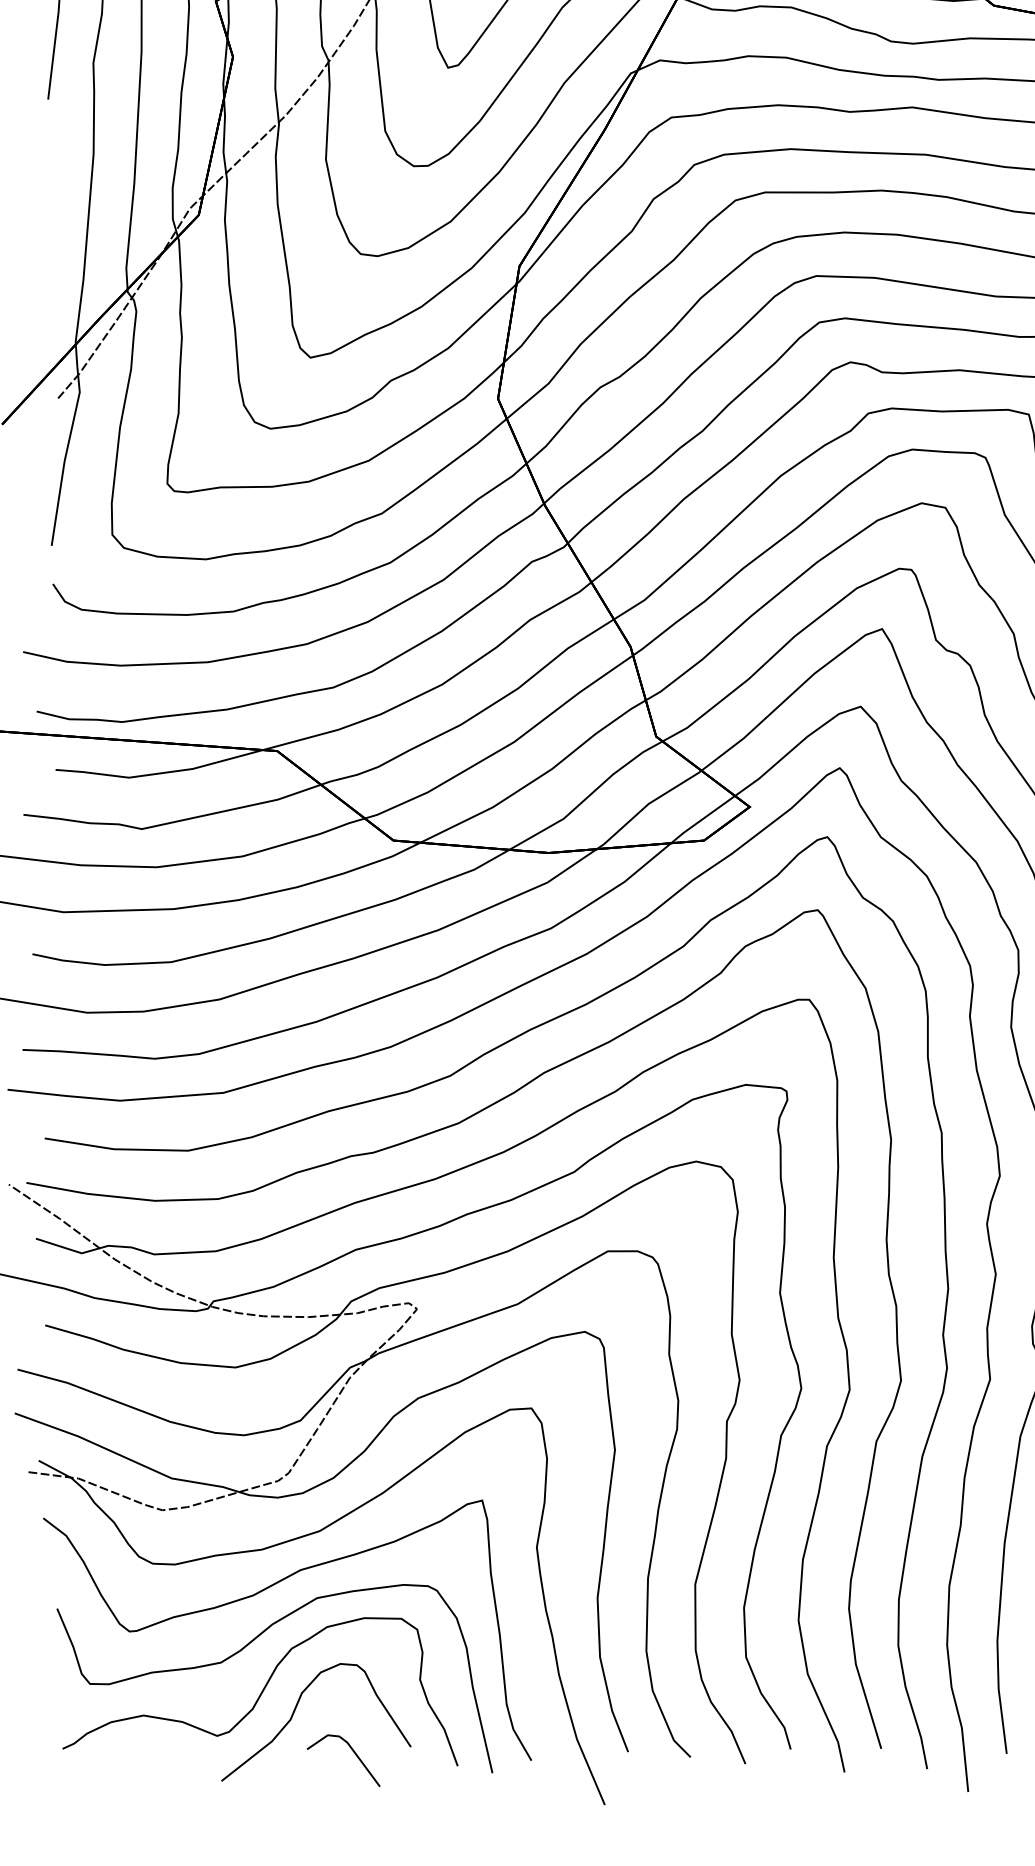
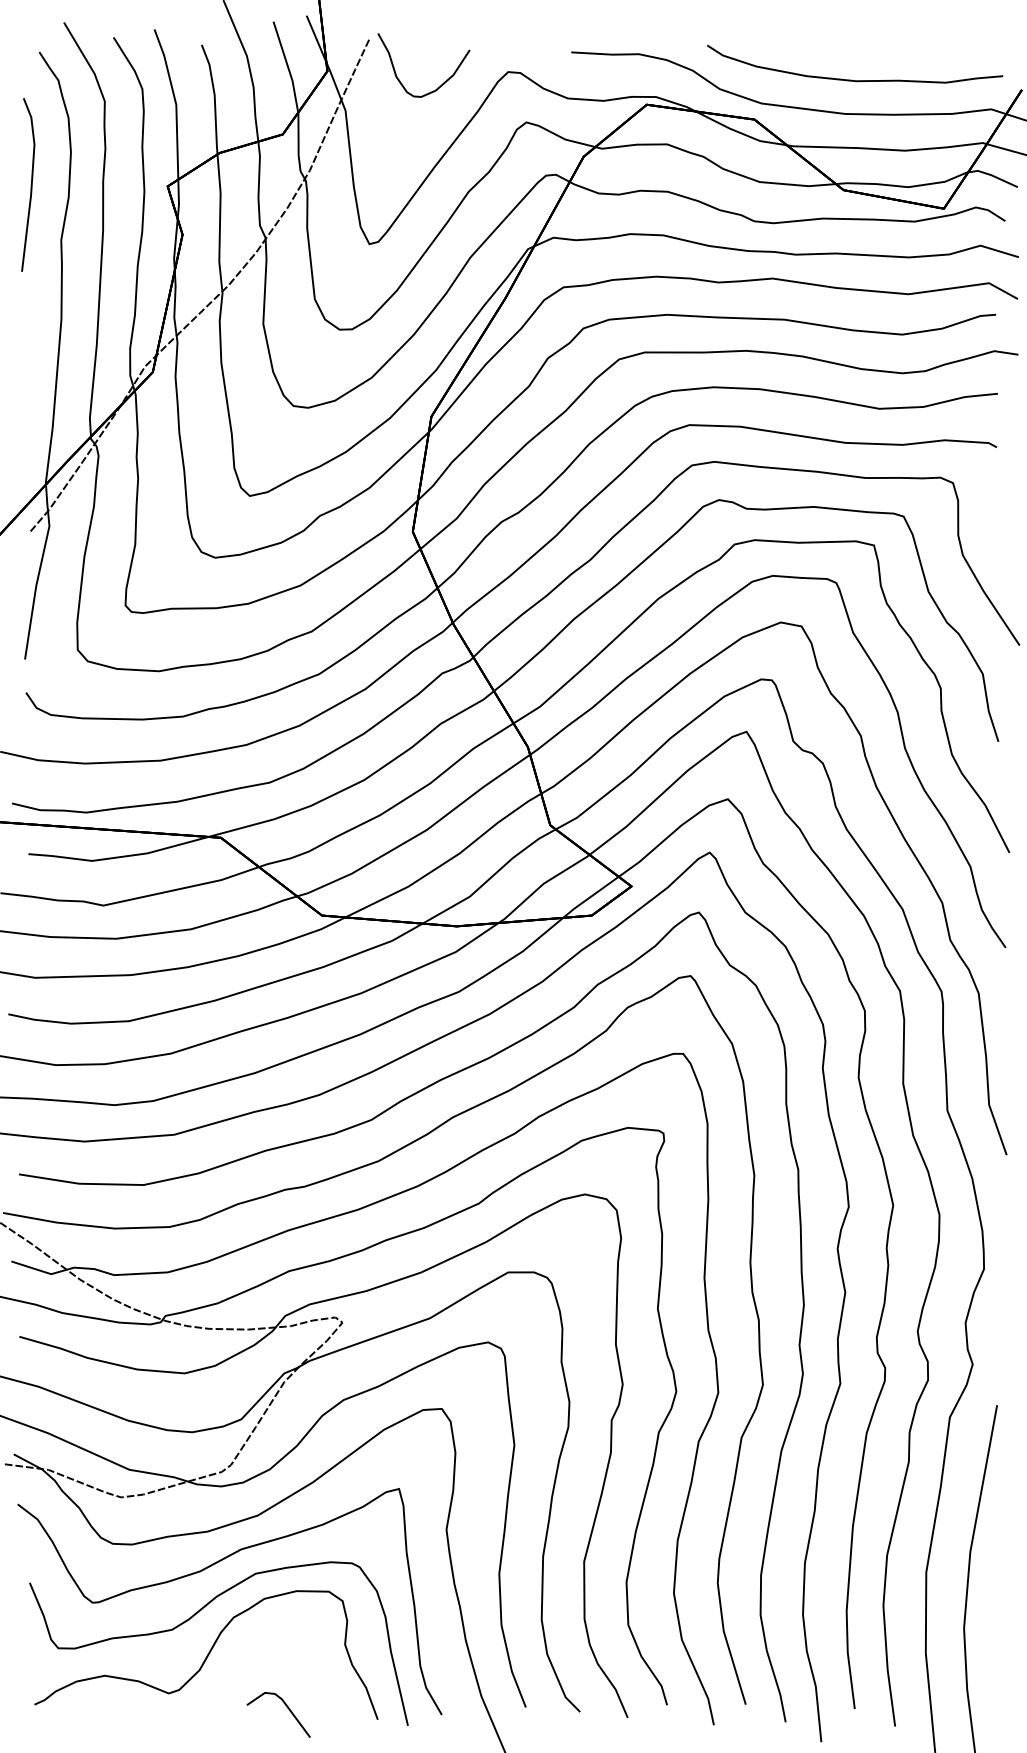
curve: (295, 1712) -> (236, 1673), removed

